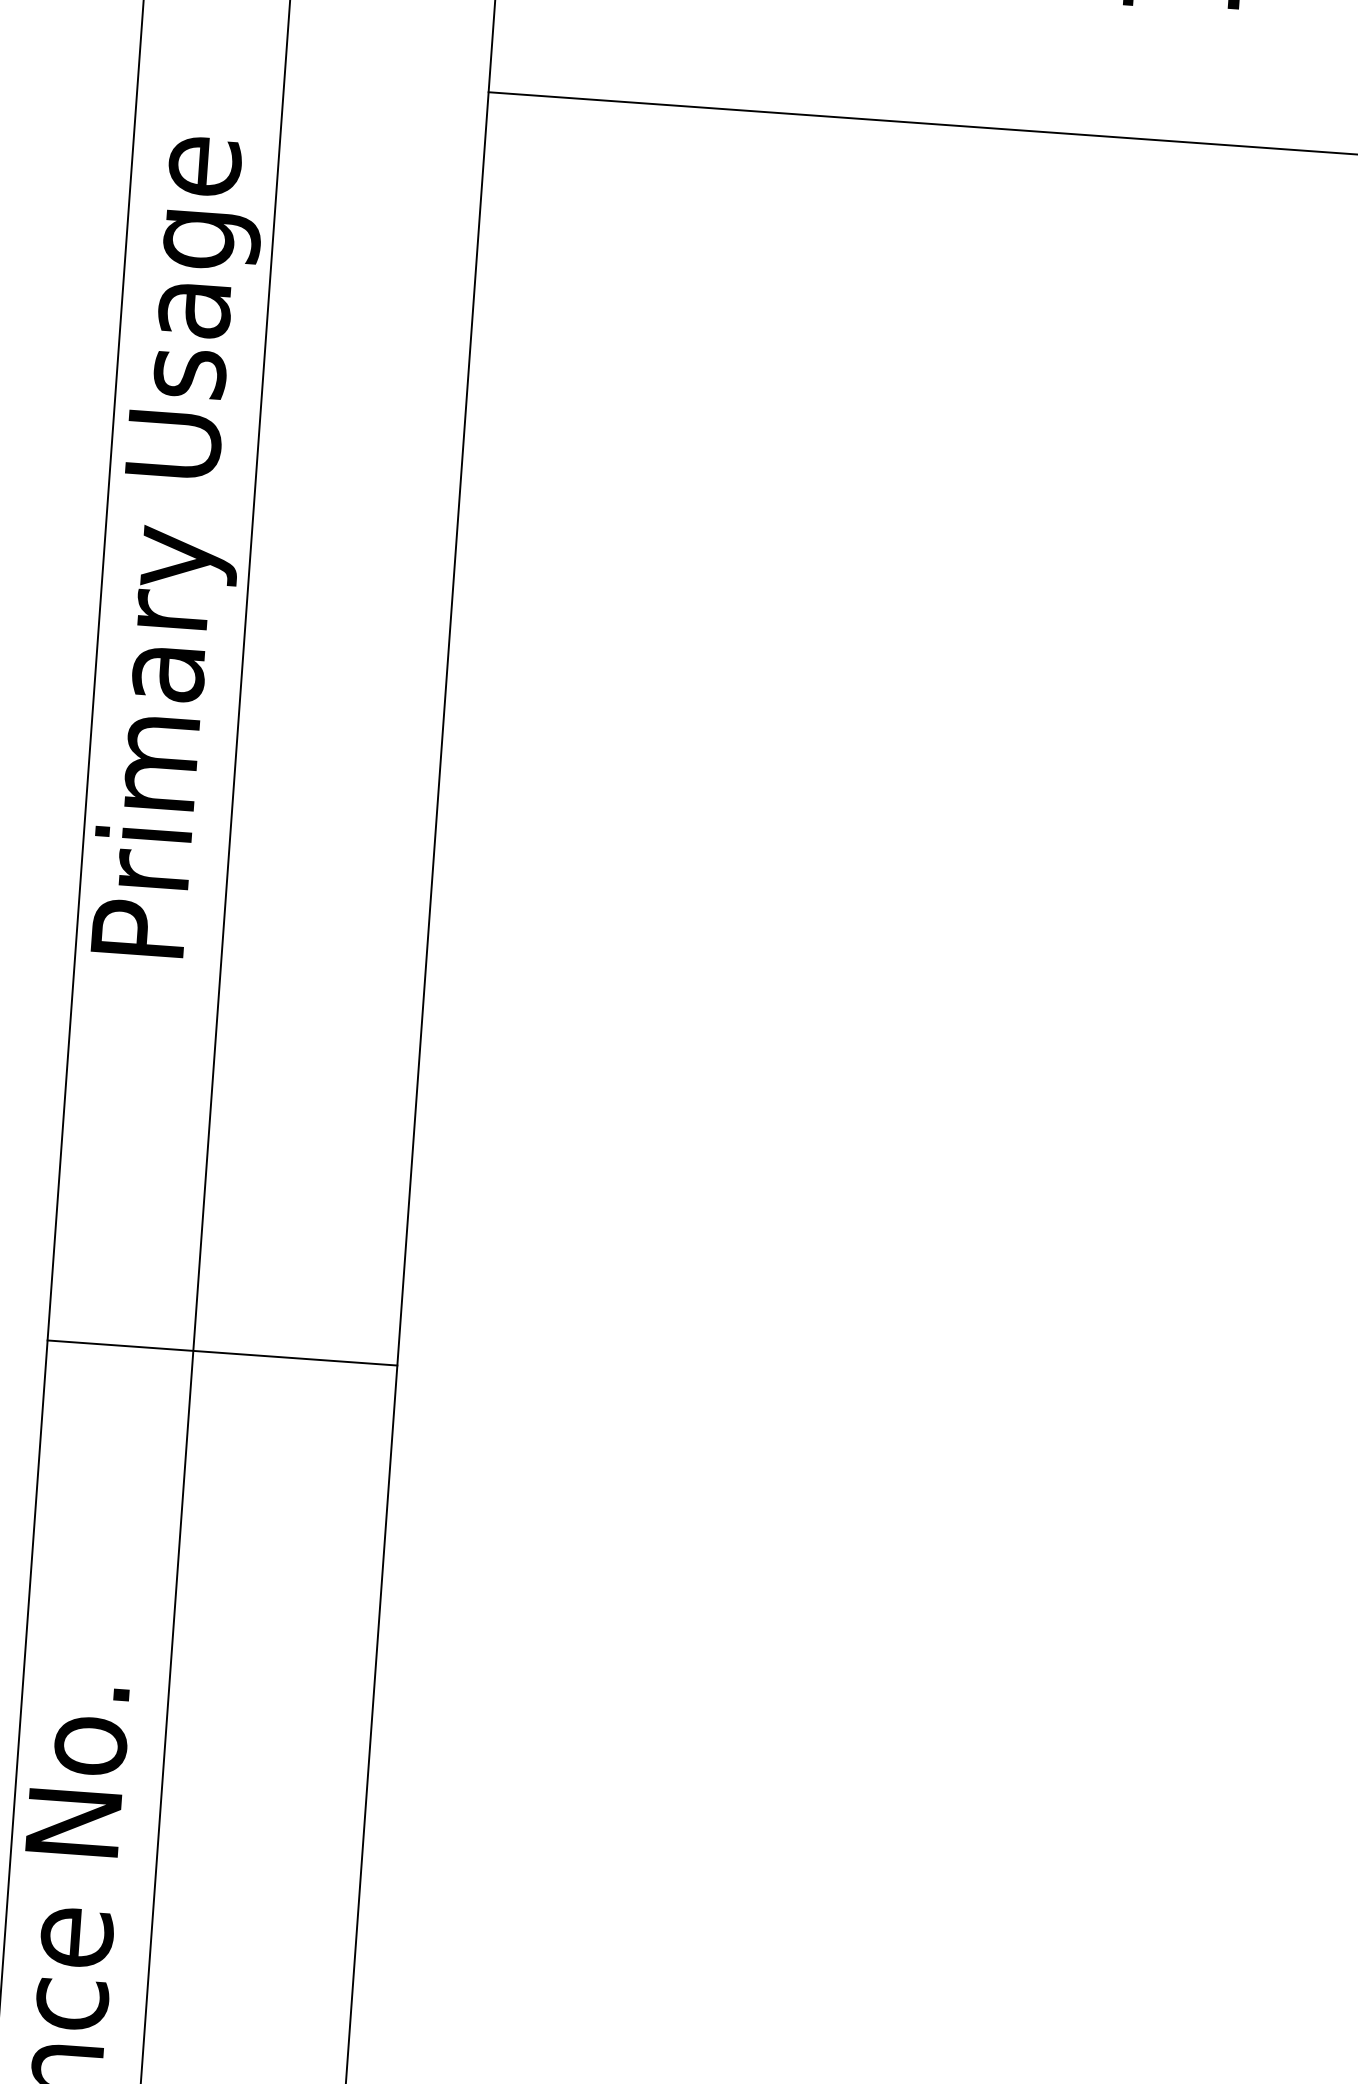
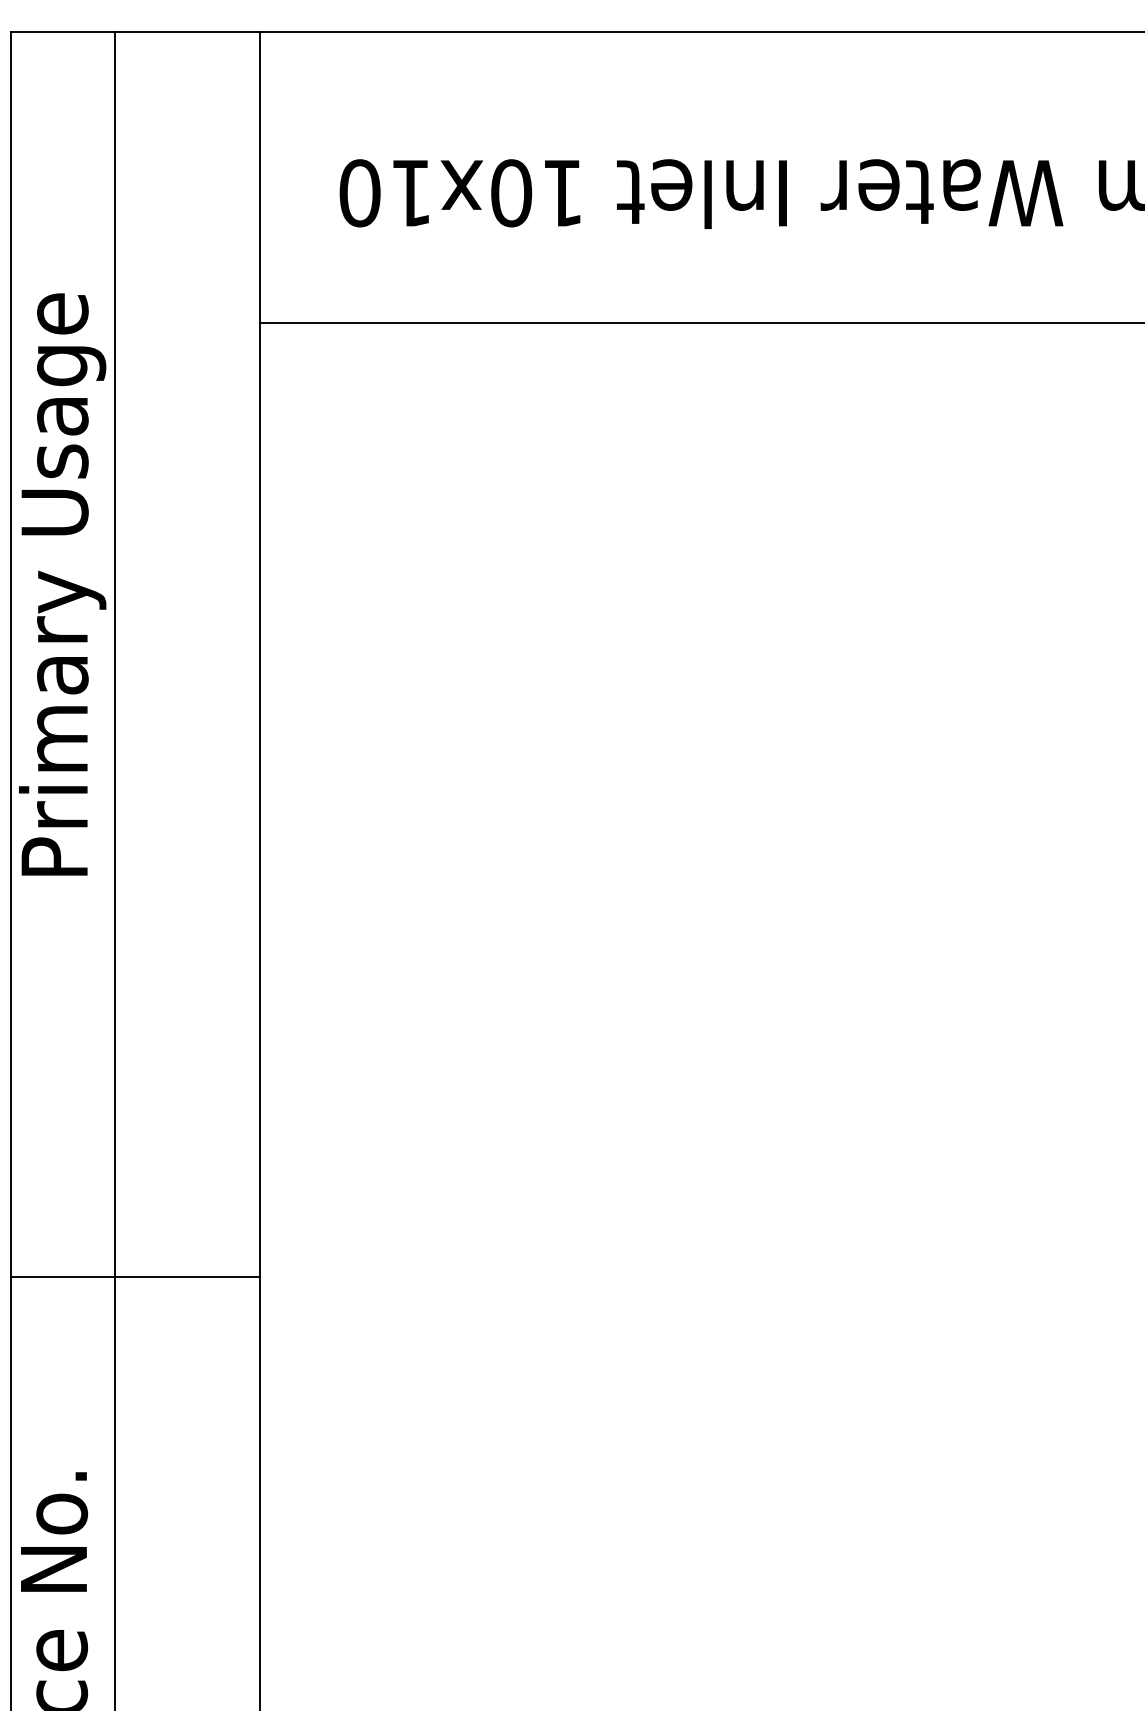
text: (177, 546) -> (62, 584), moved
line: (221, 1353) -> (134, 1277), moved

